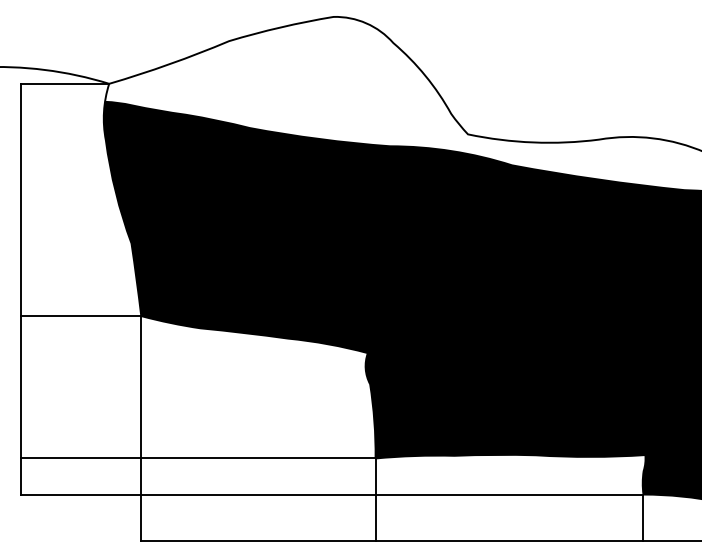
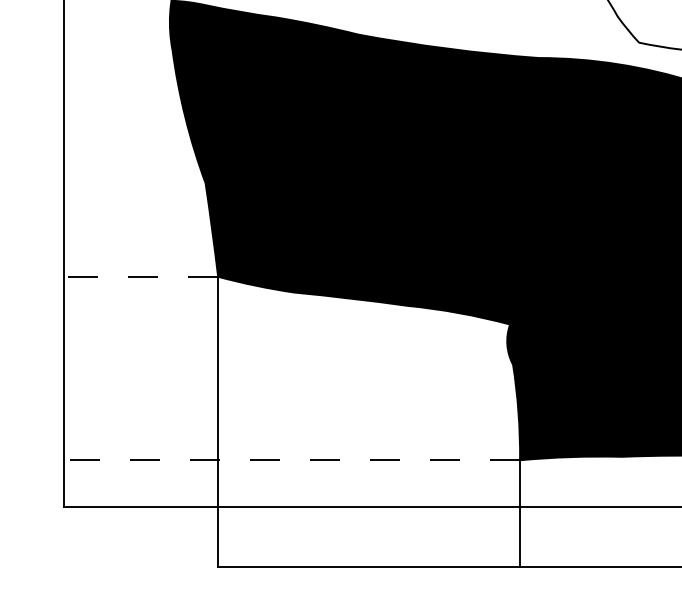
line: (81, 316) -> (141, 277), solid -> dashed
line: (197, 458) -> (290, 460), solid -> dashed

